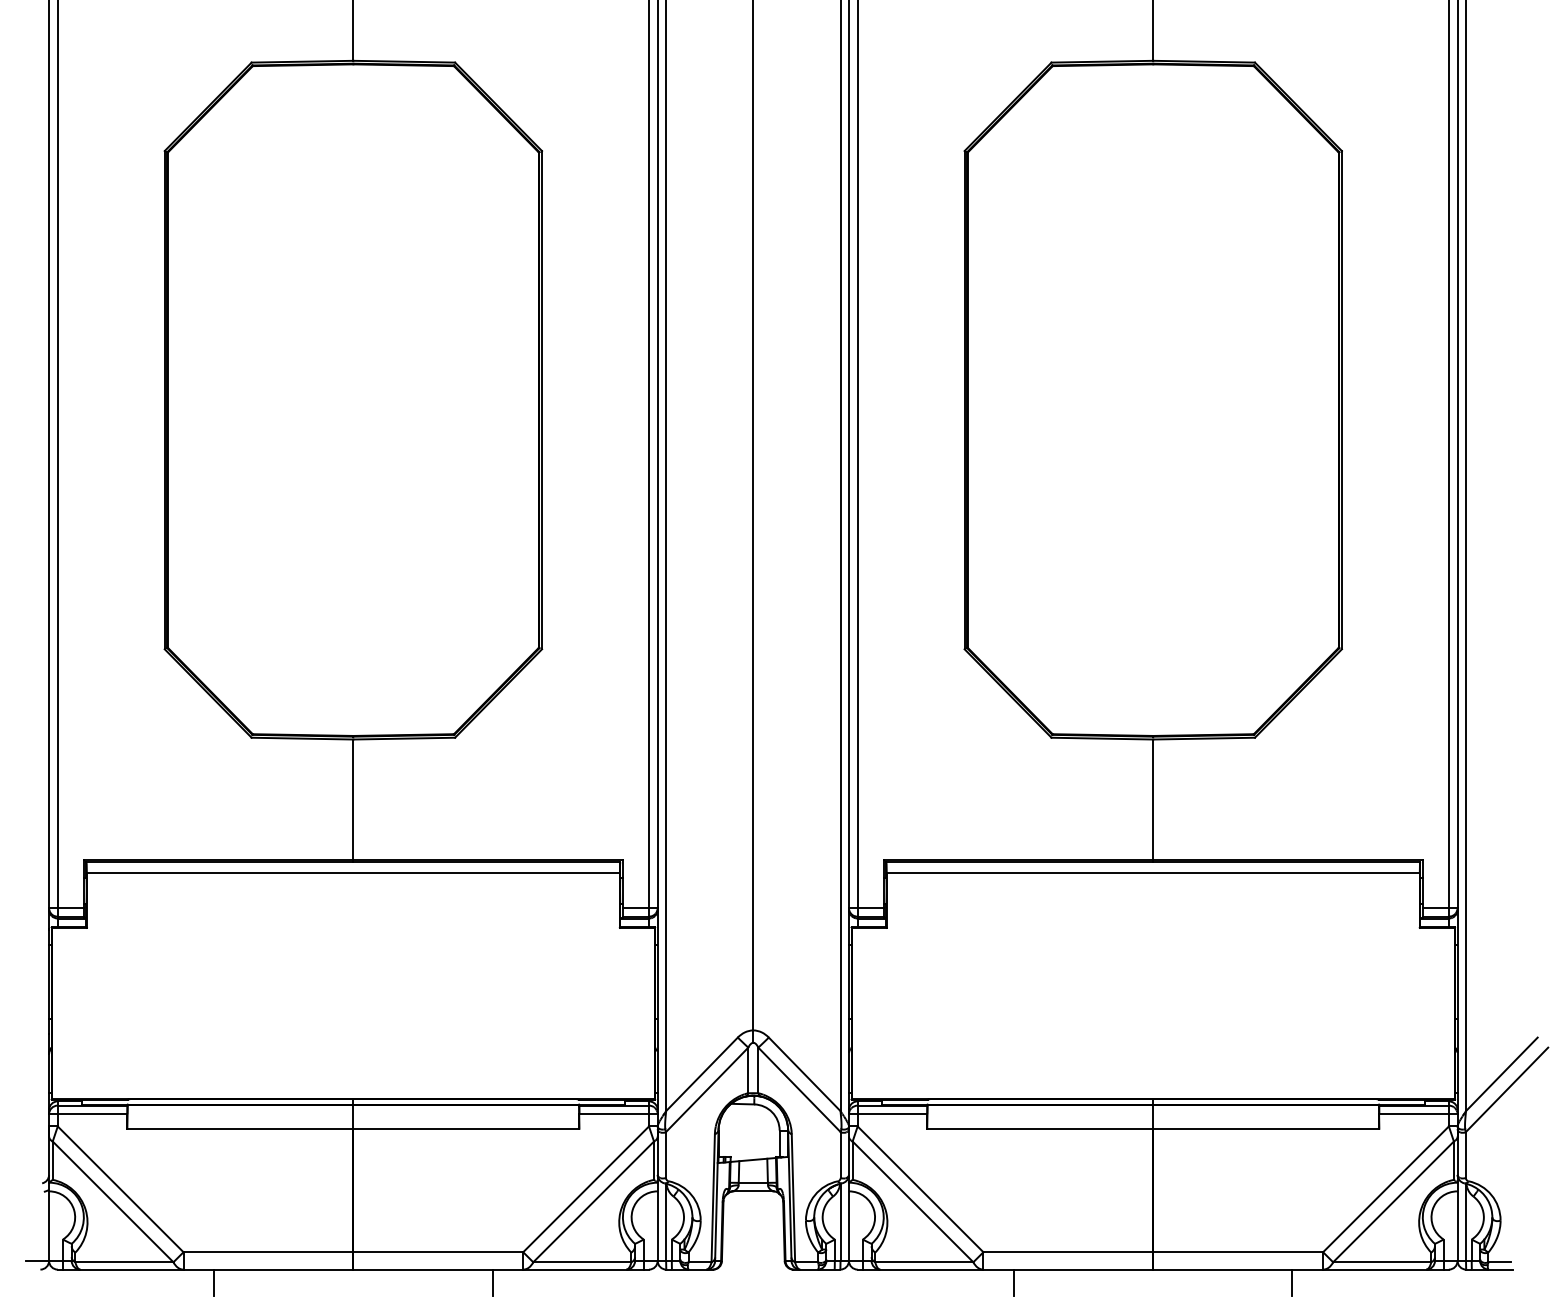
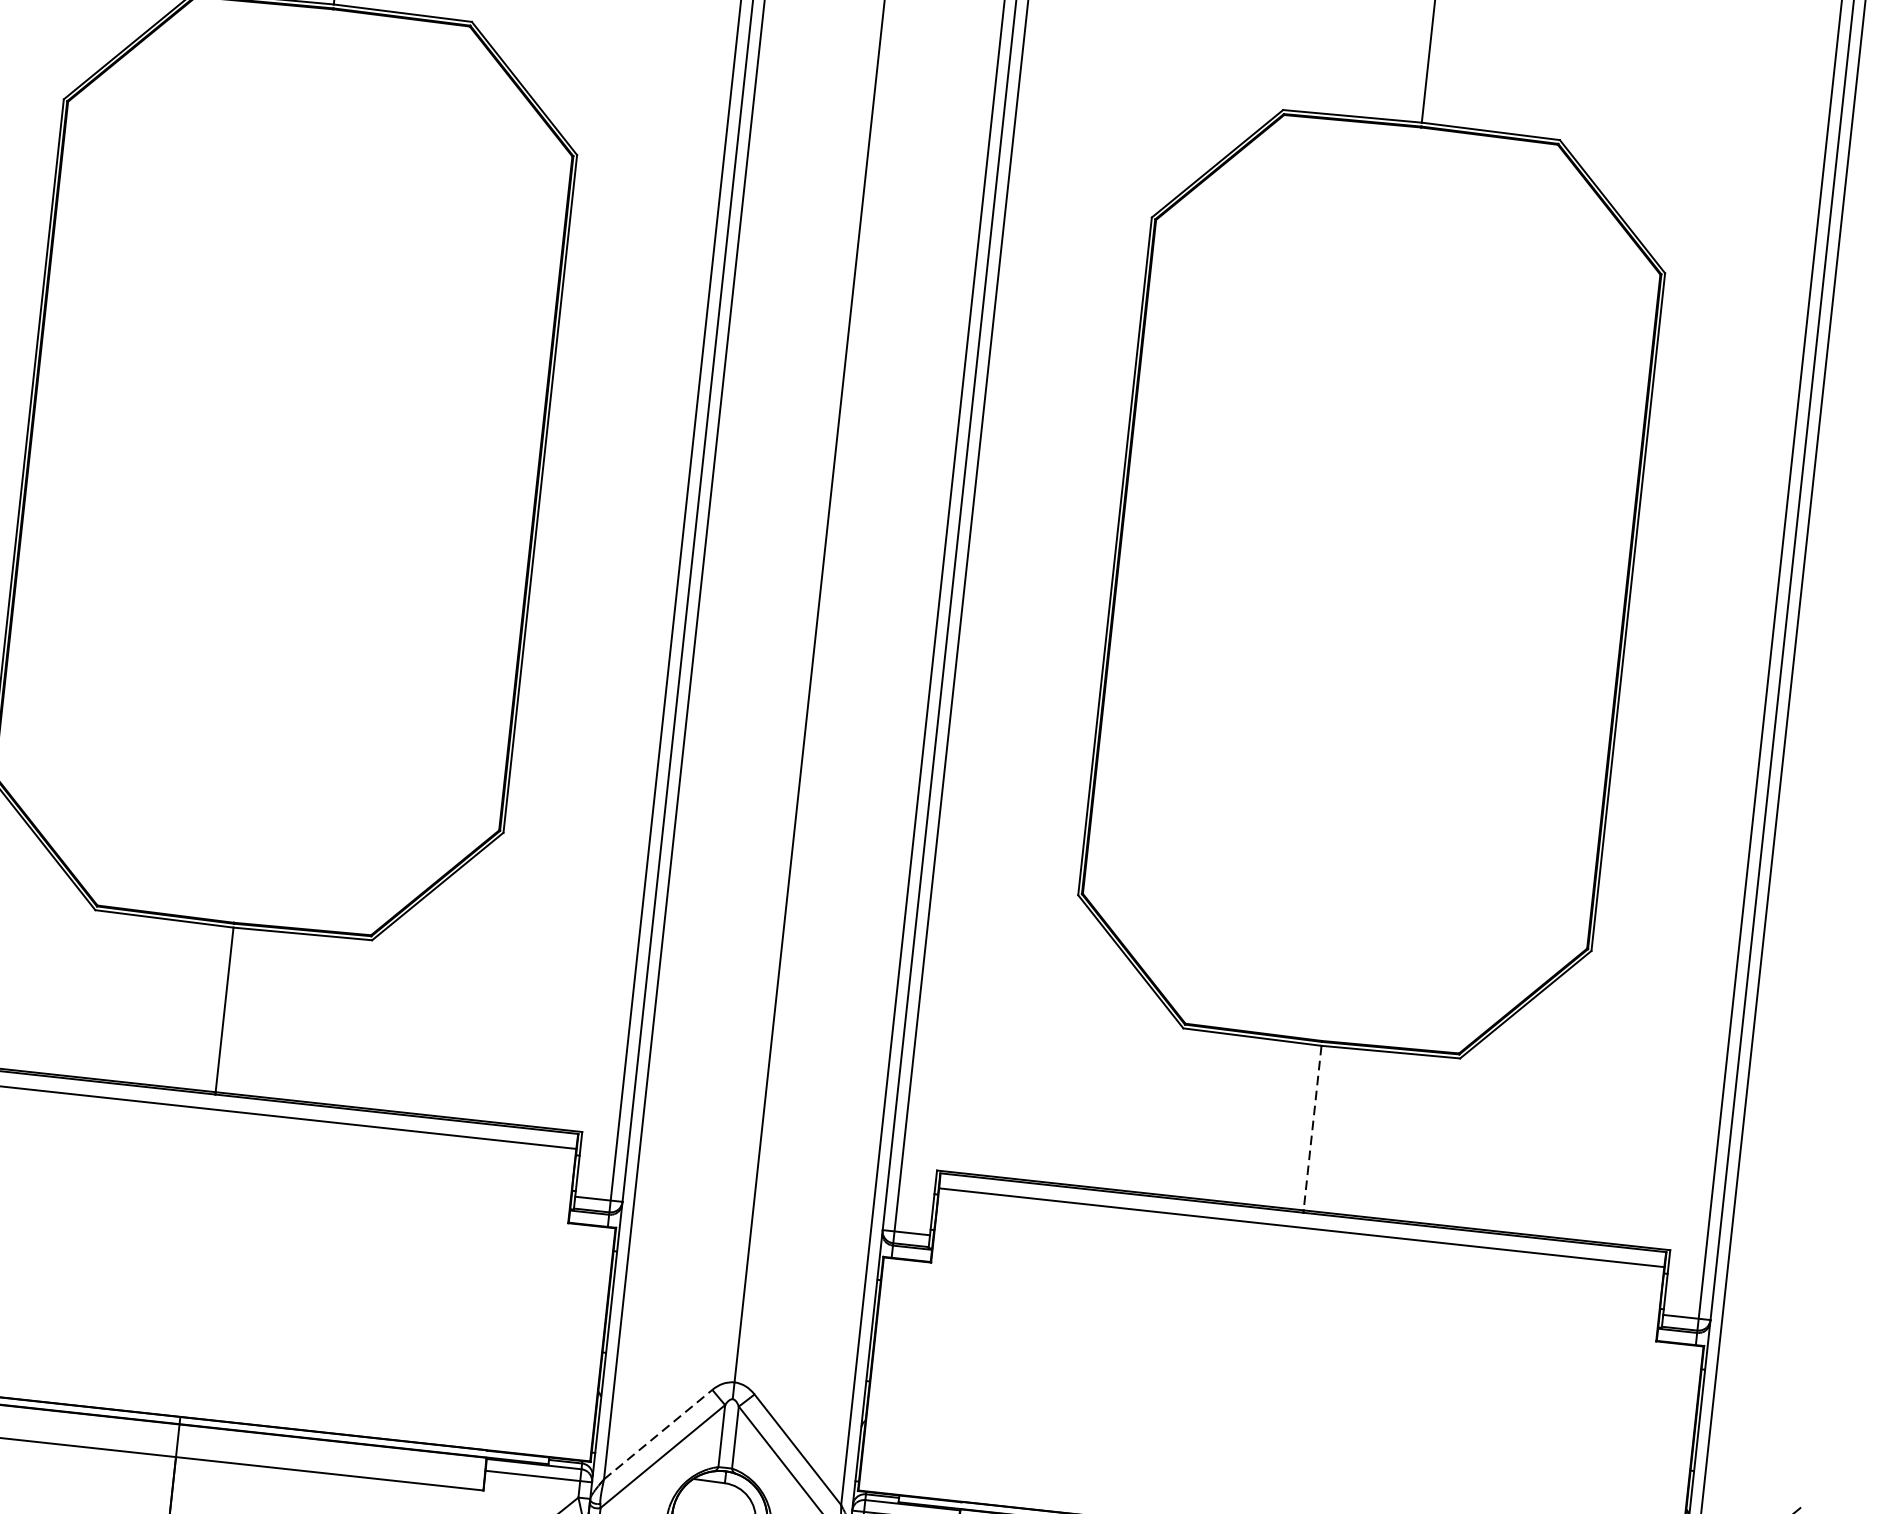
line: (1153, 800) -> (1312, 1128), solid -> dashed
line: (702, 1074) -> (658, 1434), solid -> dashed

